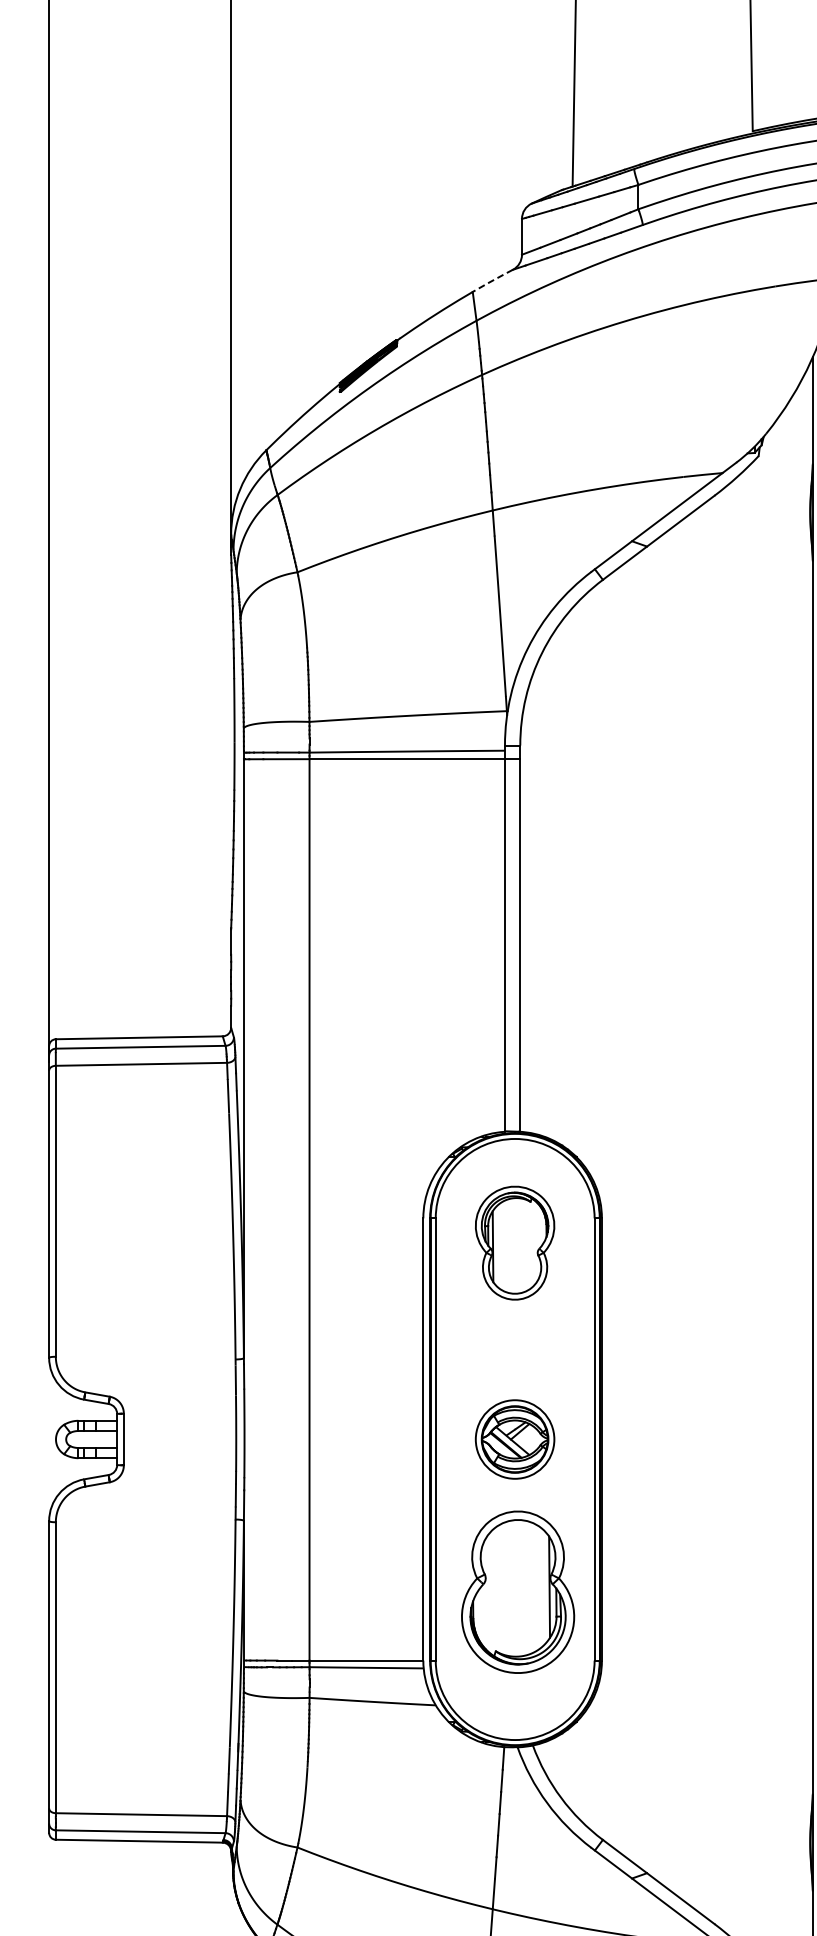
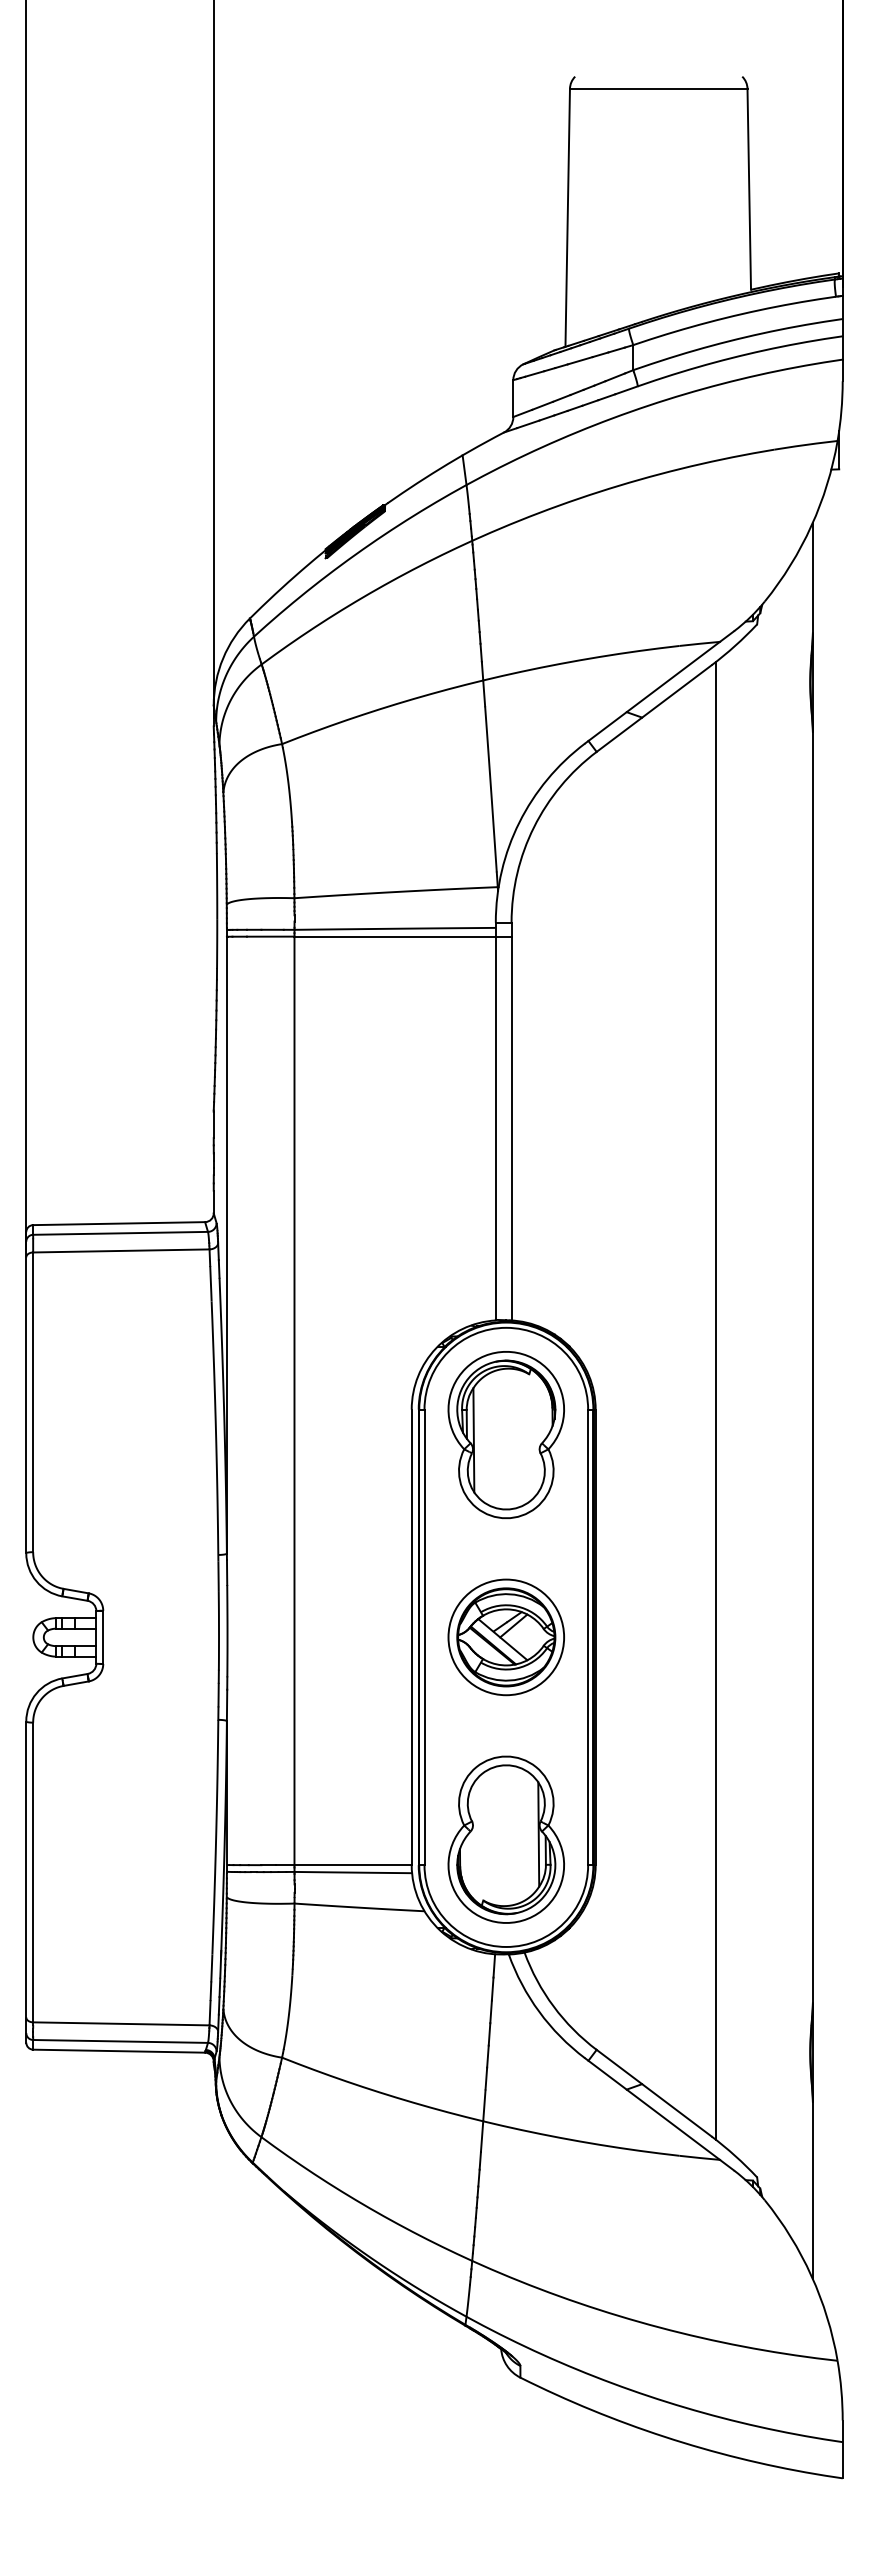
line: (493, 280) -> (483, 443), dashed -> solid
line: (718, 1209) -> (715, 1400), added
part: (514, 1243) -> (505, 1435), size x1.43
part: (514, 1439) -> (505, 1637), size x1.43
part: (517, 1592) -> (505, 1839), moved

